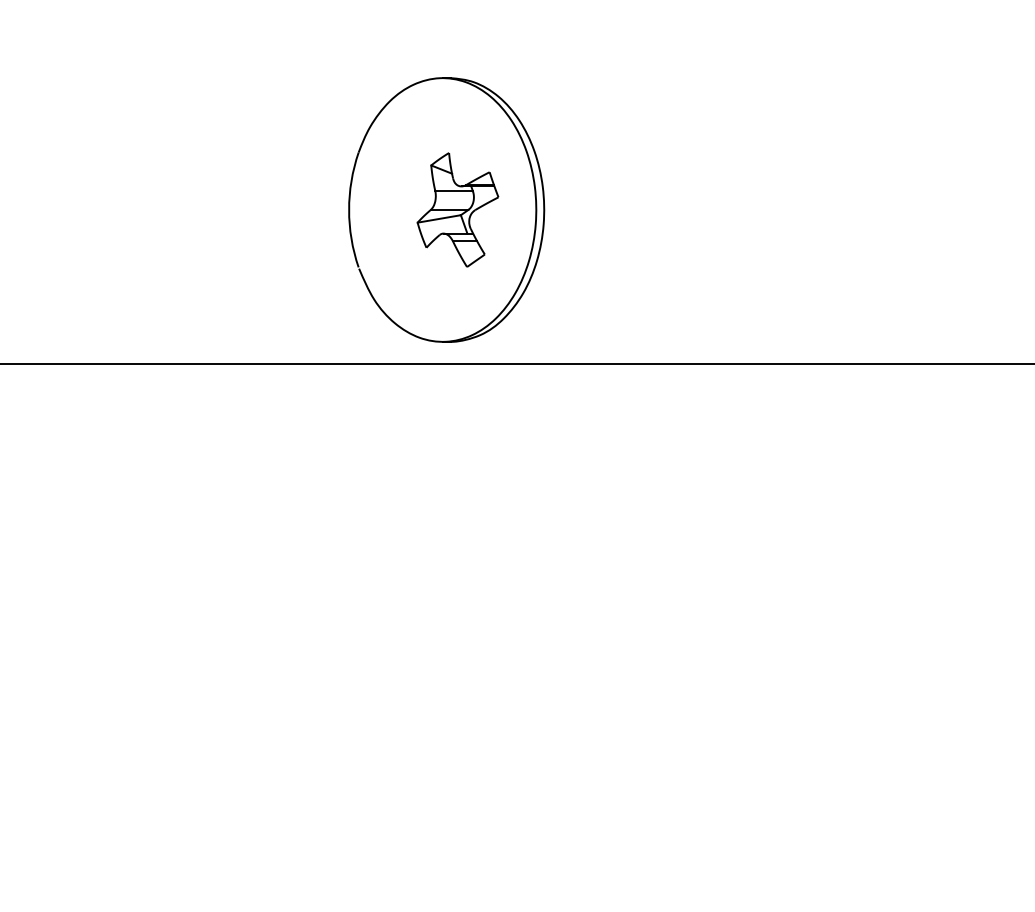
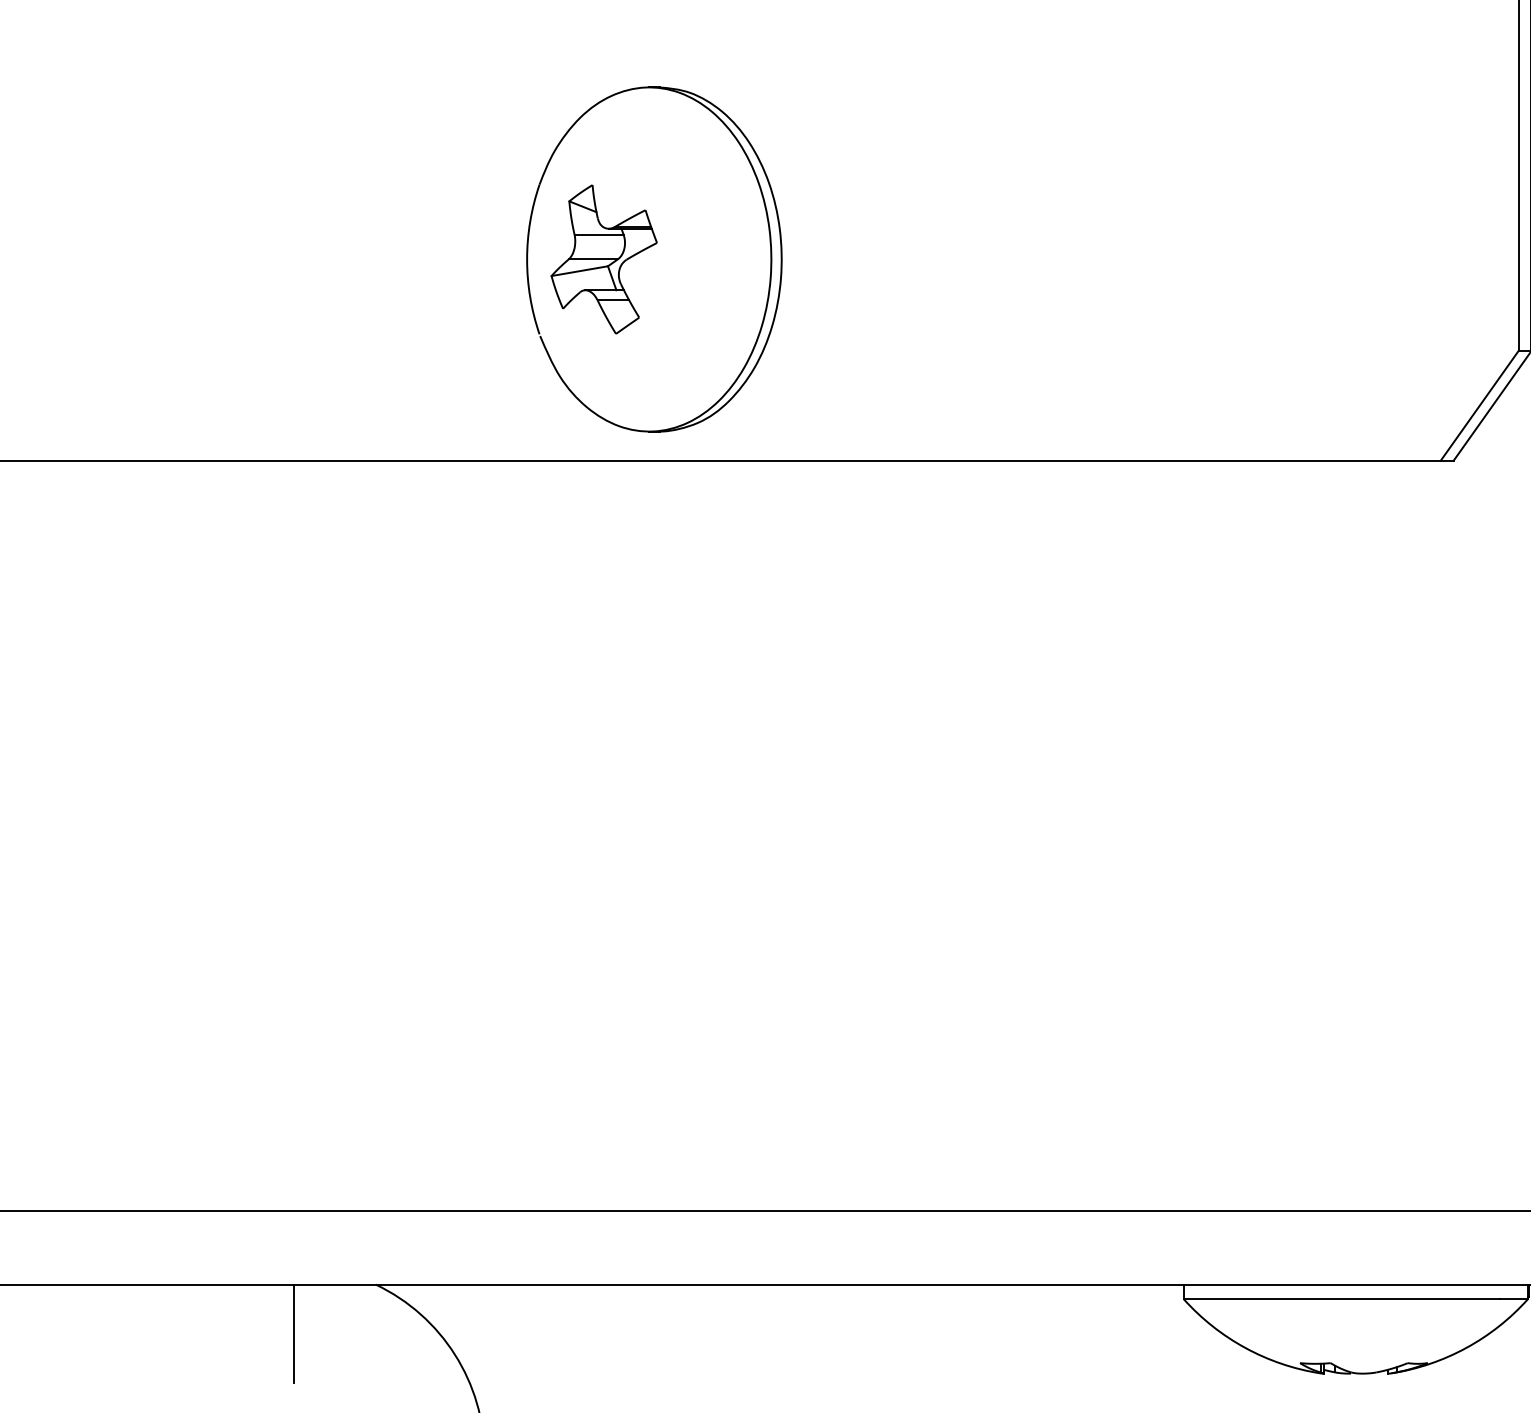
part: (457, 210) -> (603, 259), moved

